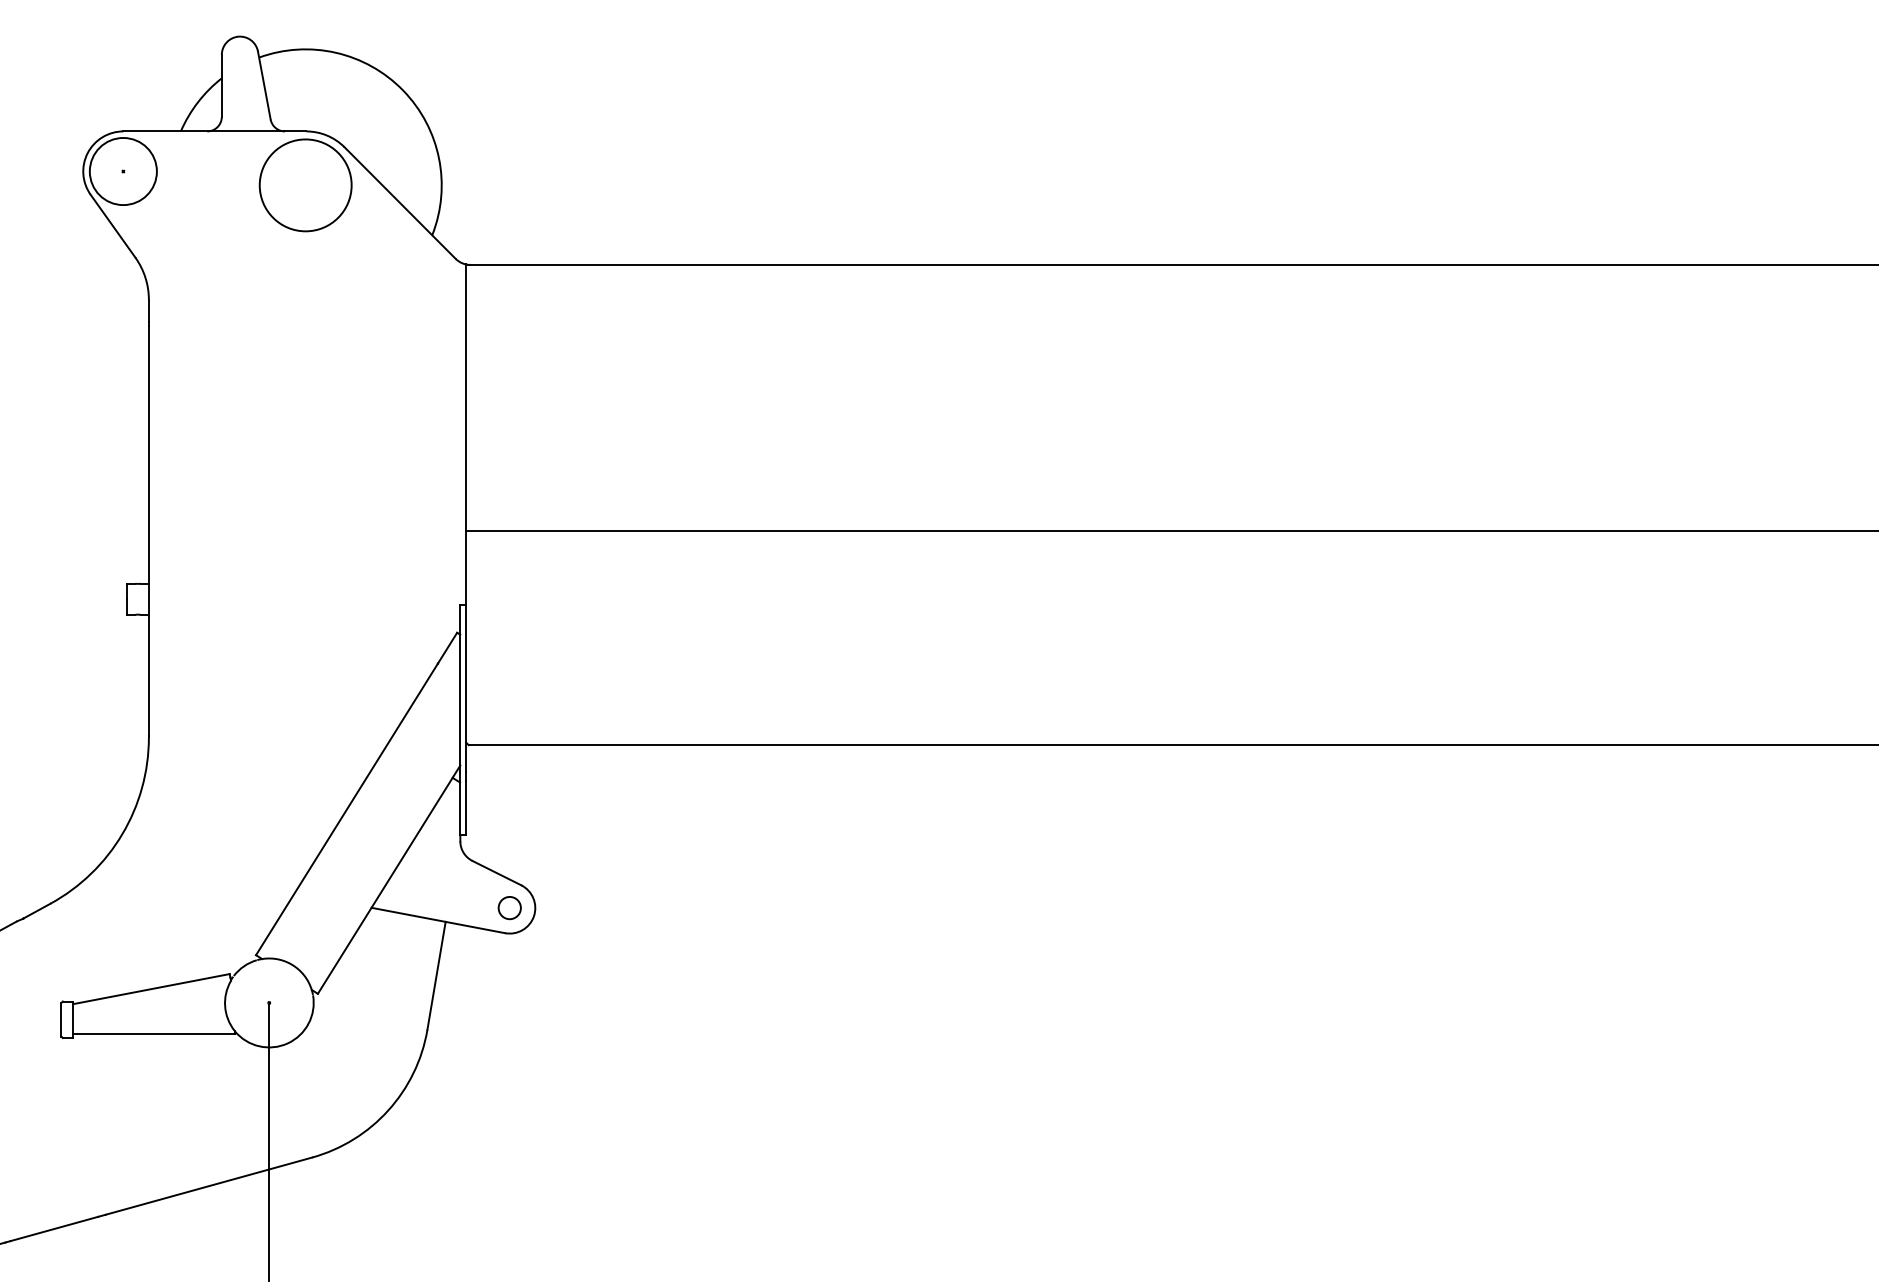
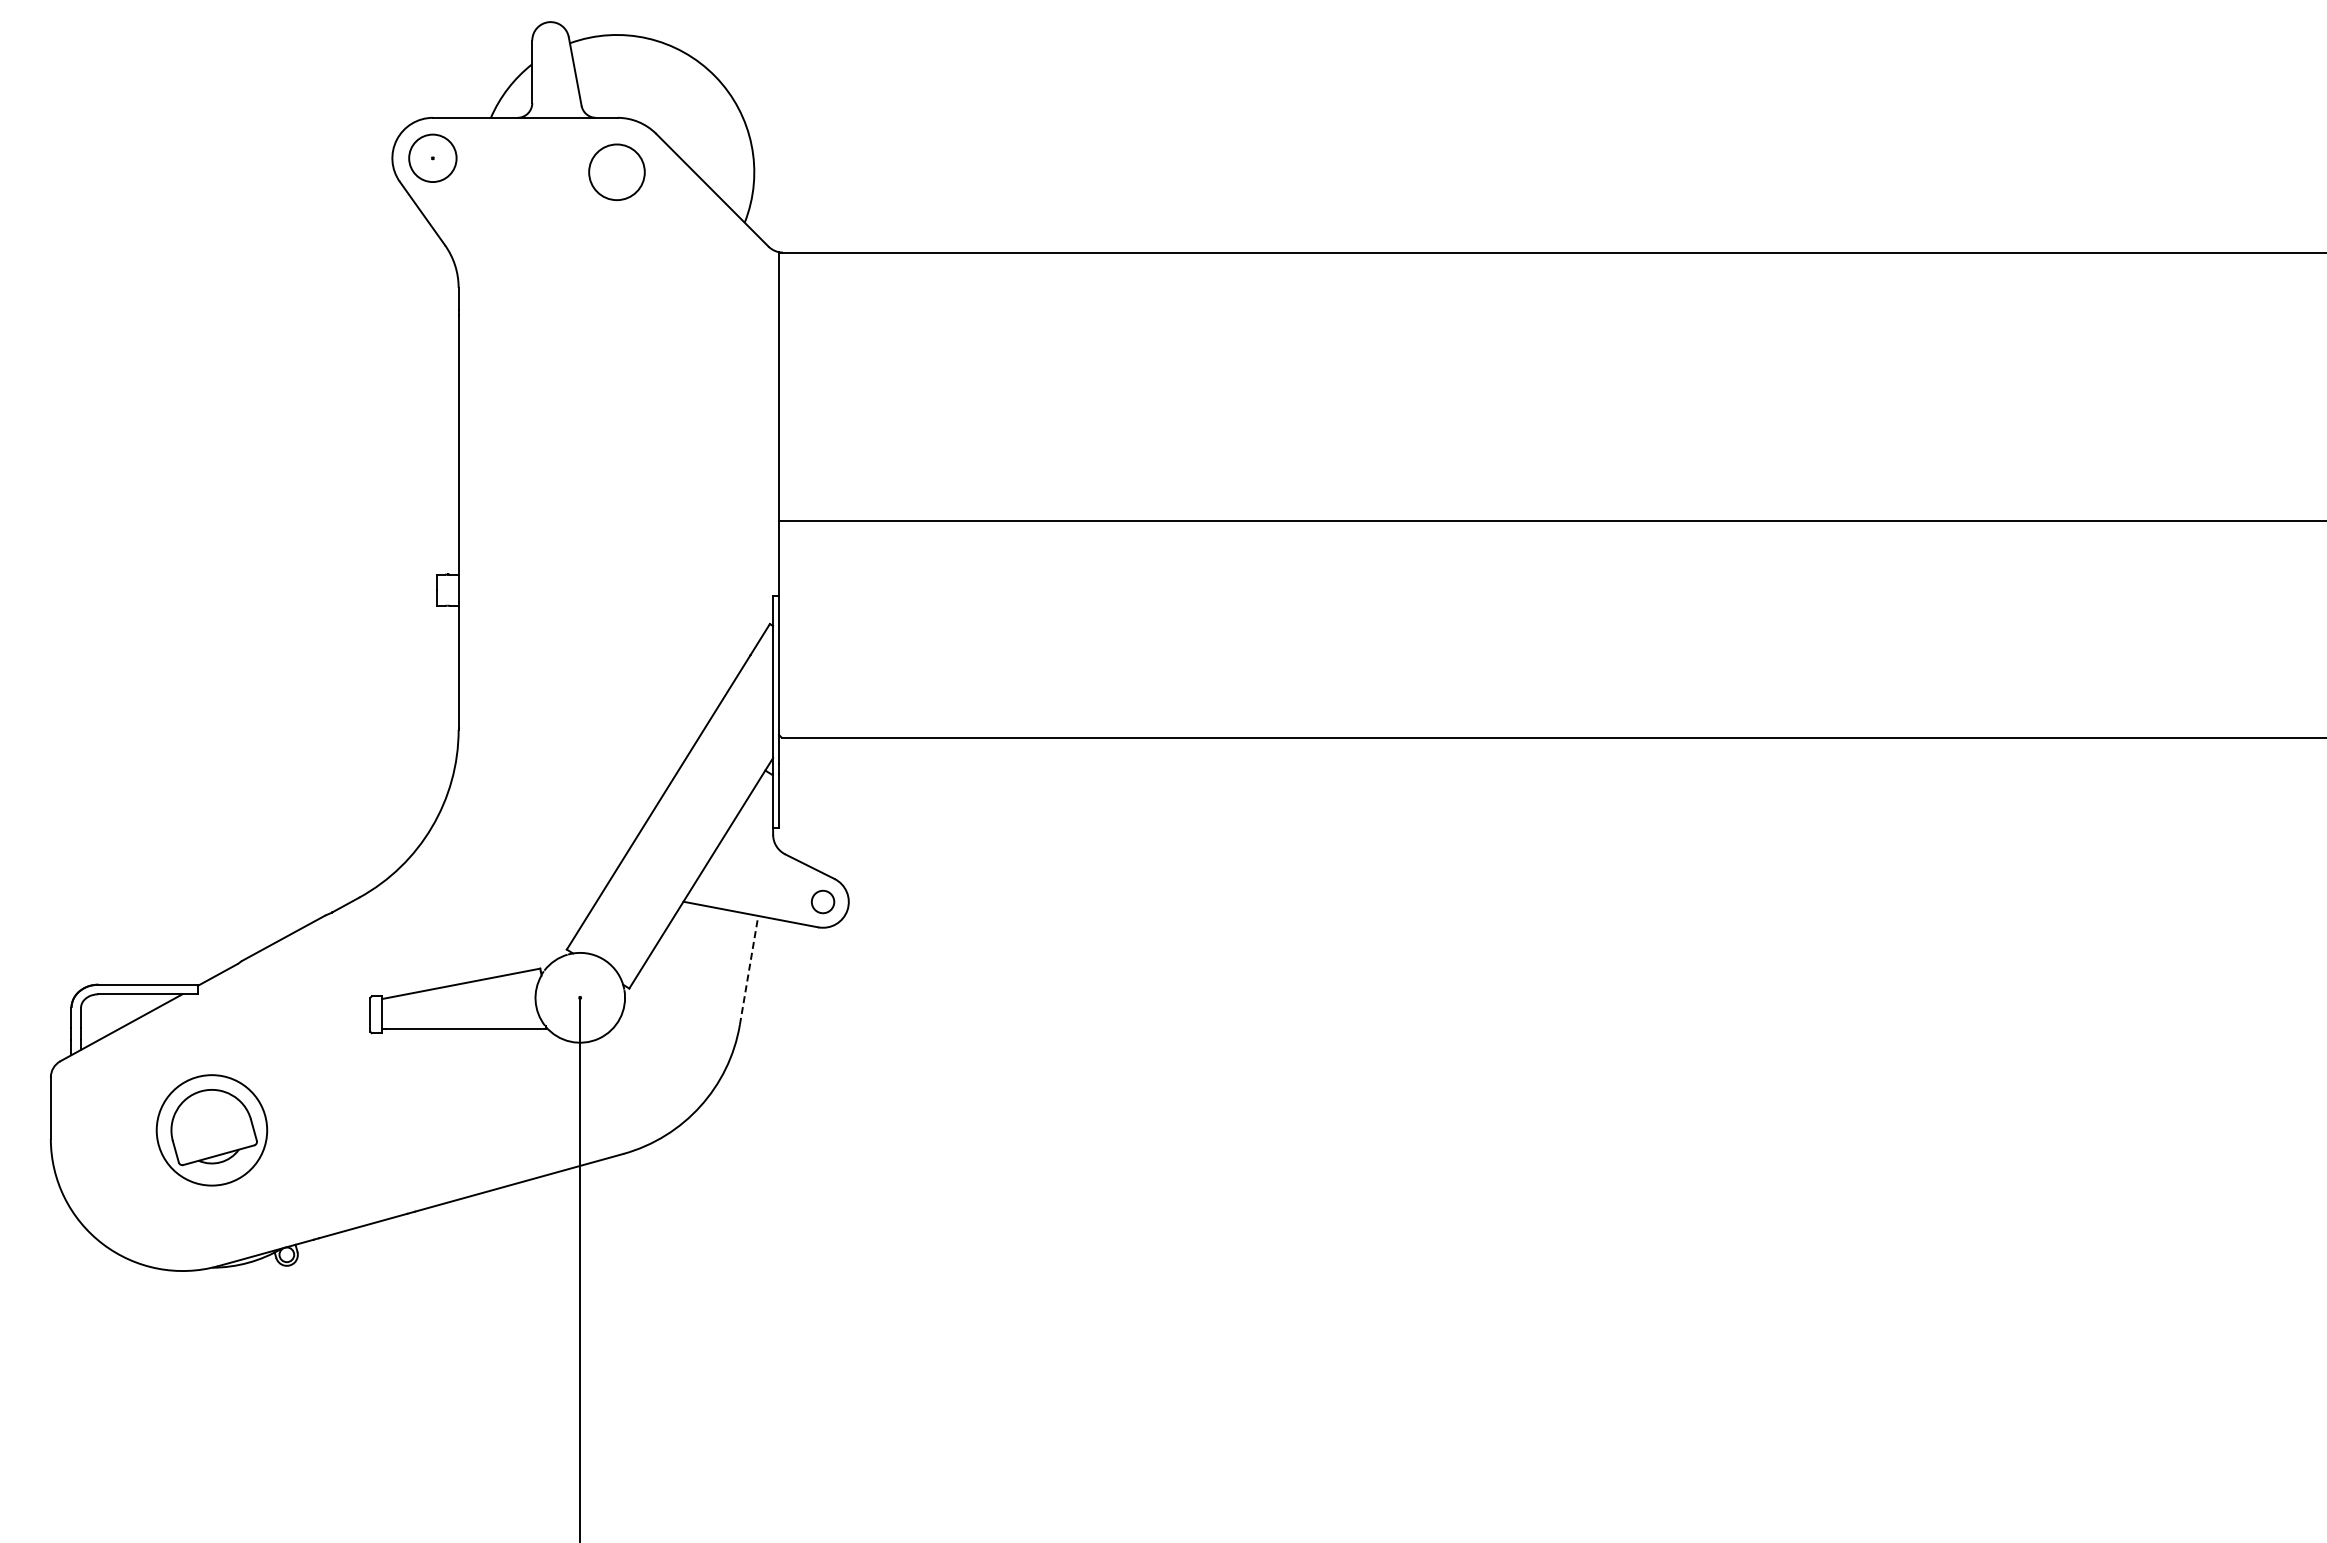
circle: (122, 171) -> (432, 158), size x0.7
circle: (305, 184) -> (616, 171), size x0.6
line: (436, 974) -> (749, 969), solid -> dashed

